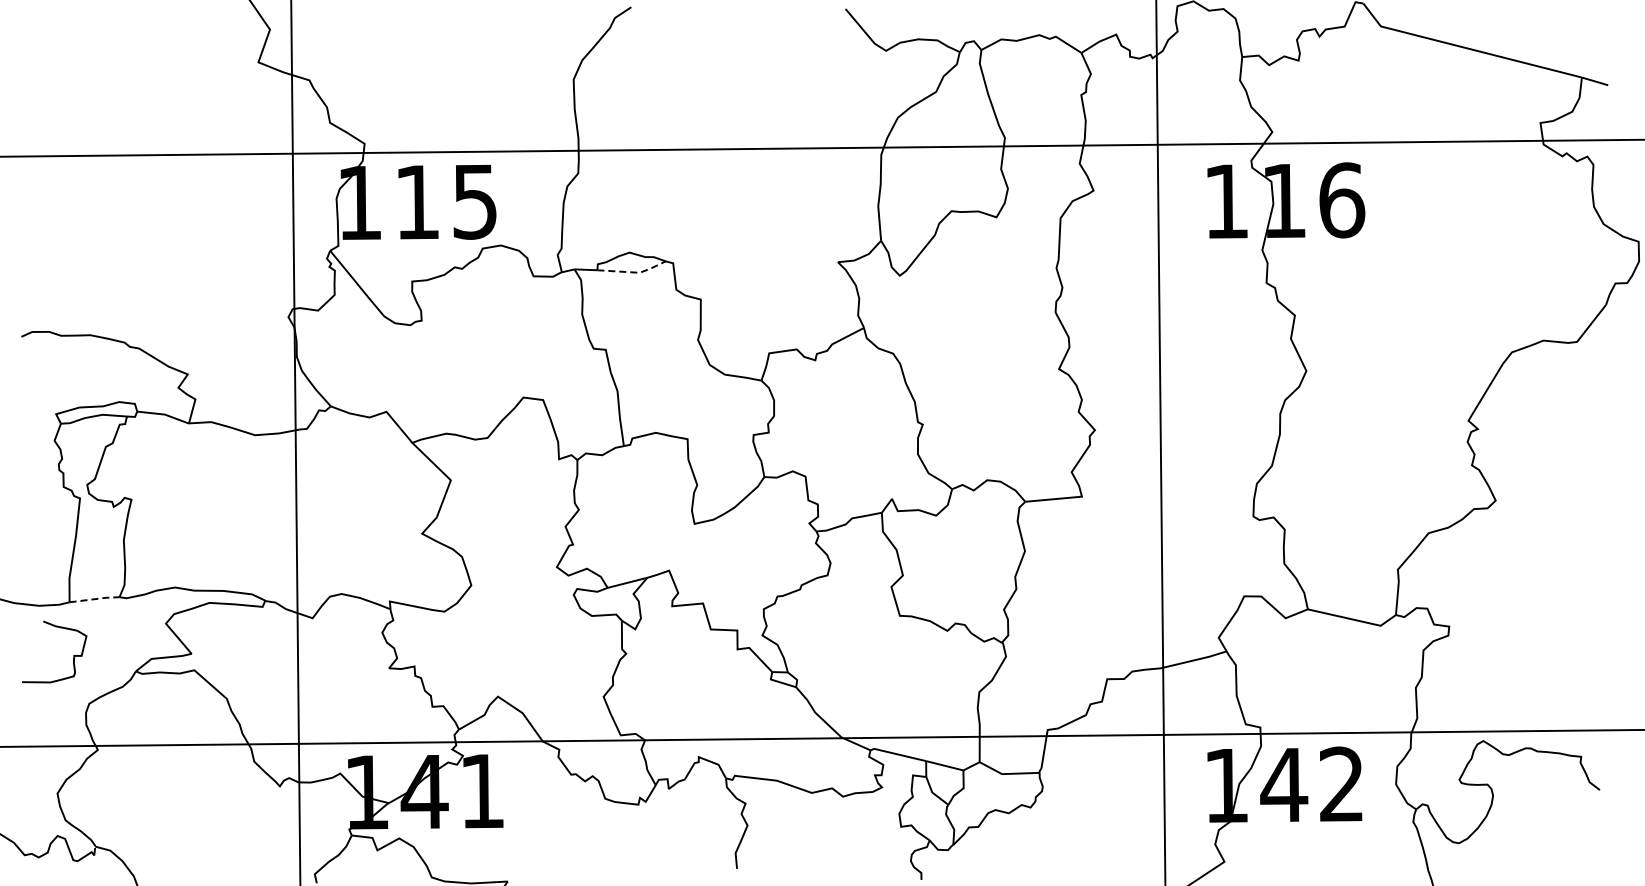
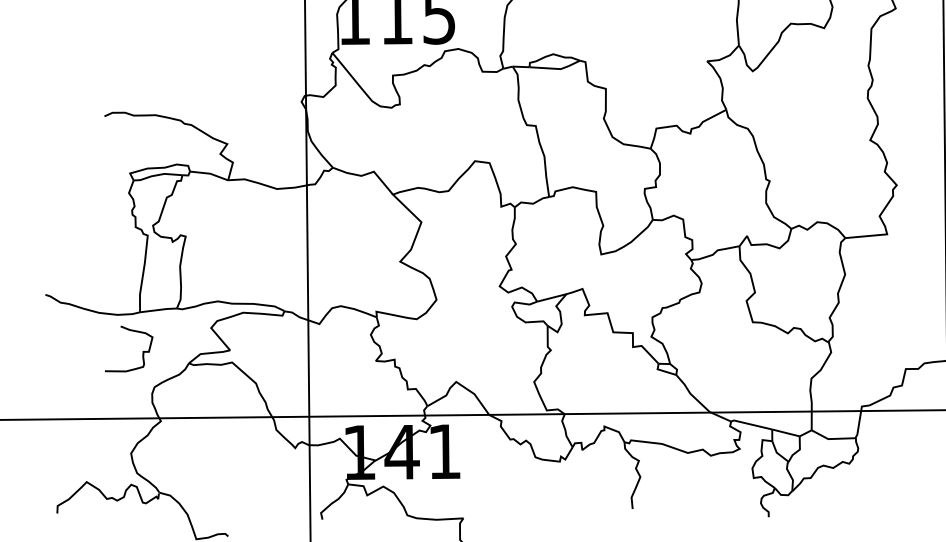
line: (634, 272) -> (556, 68), dashed -> solid
line: (95, 599) -> (159, 310), dashed -> solid

